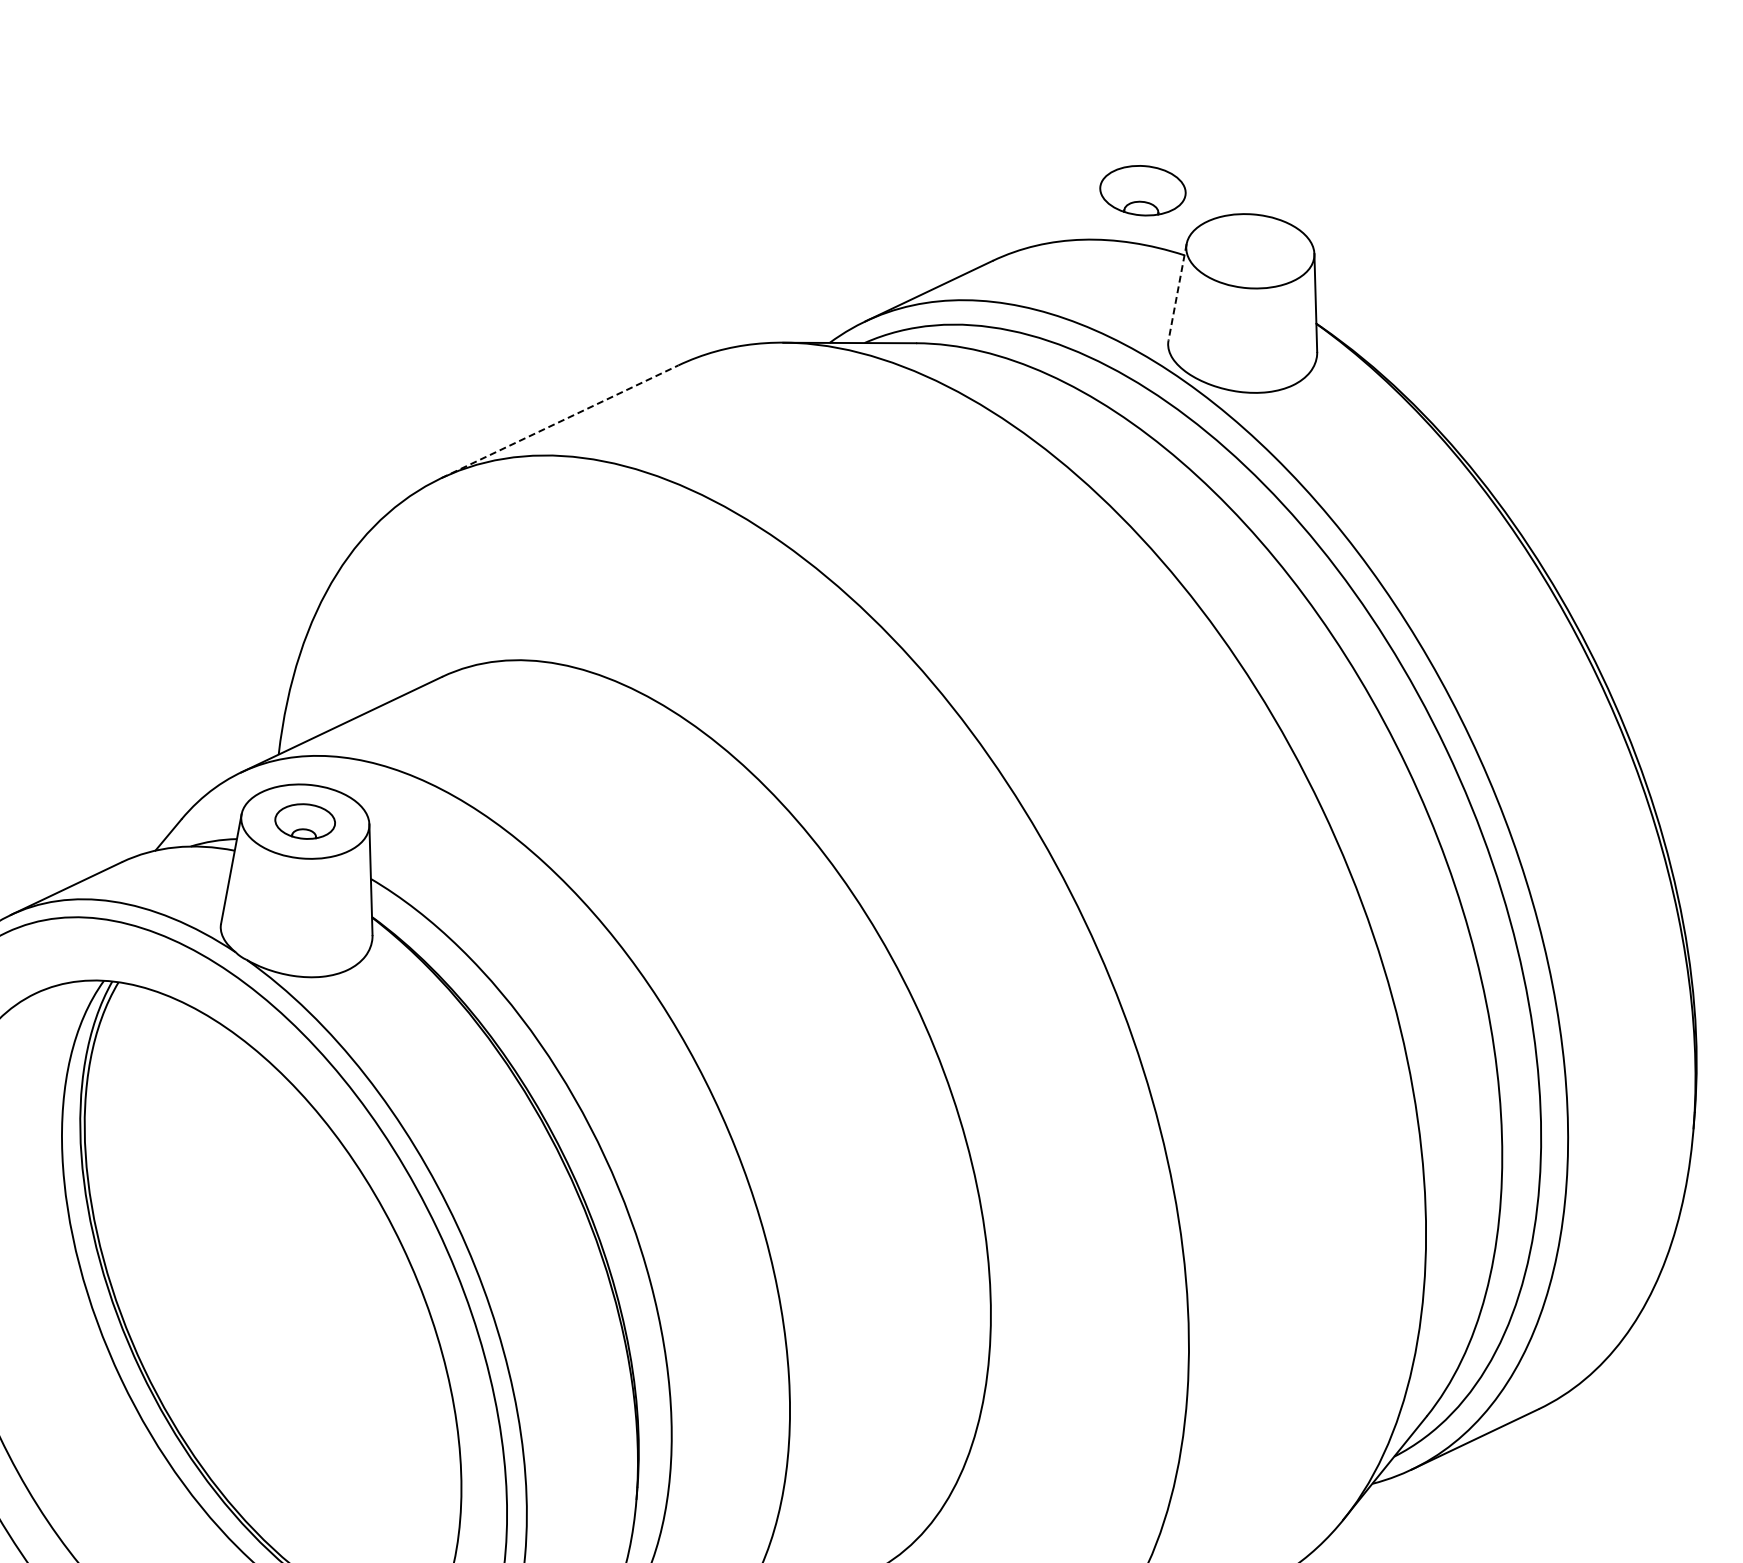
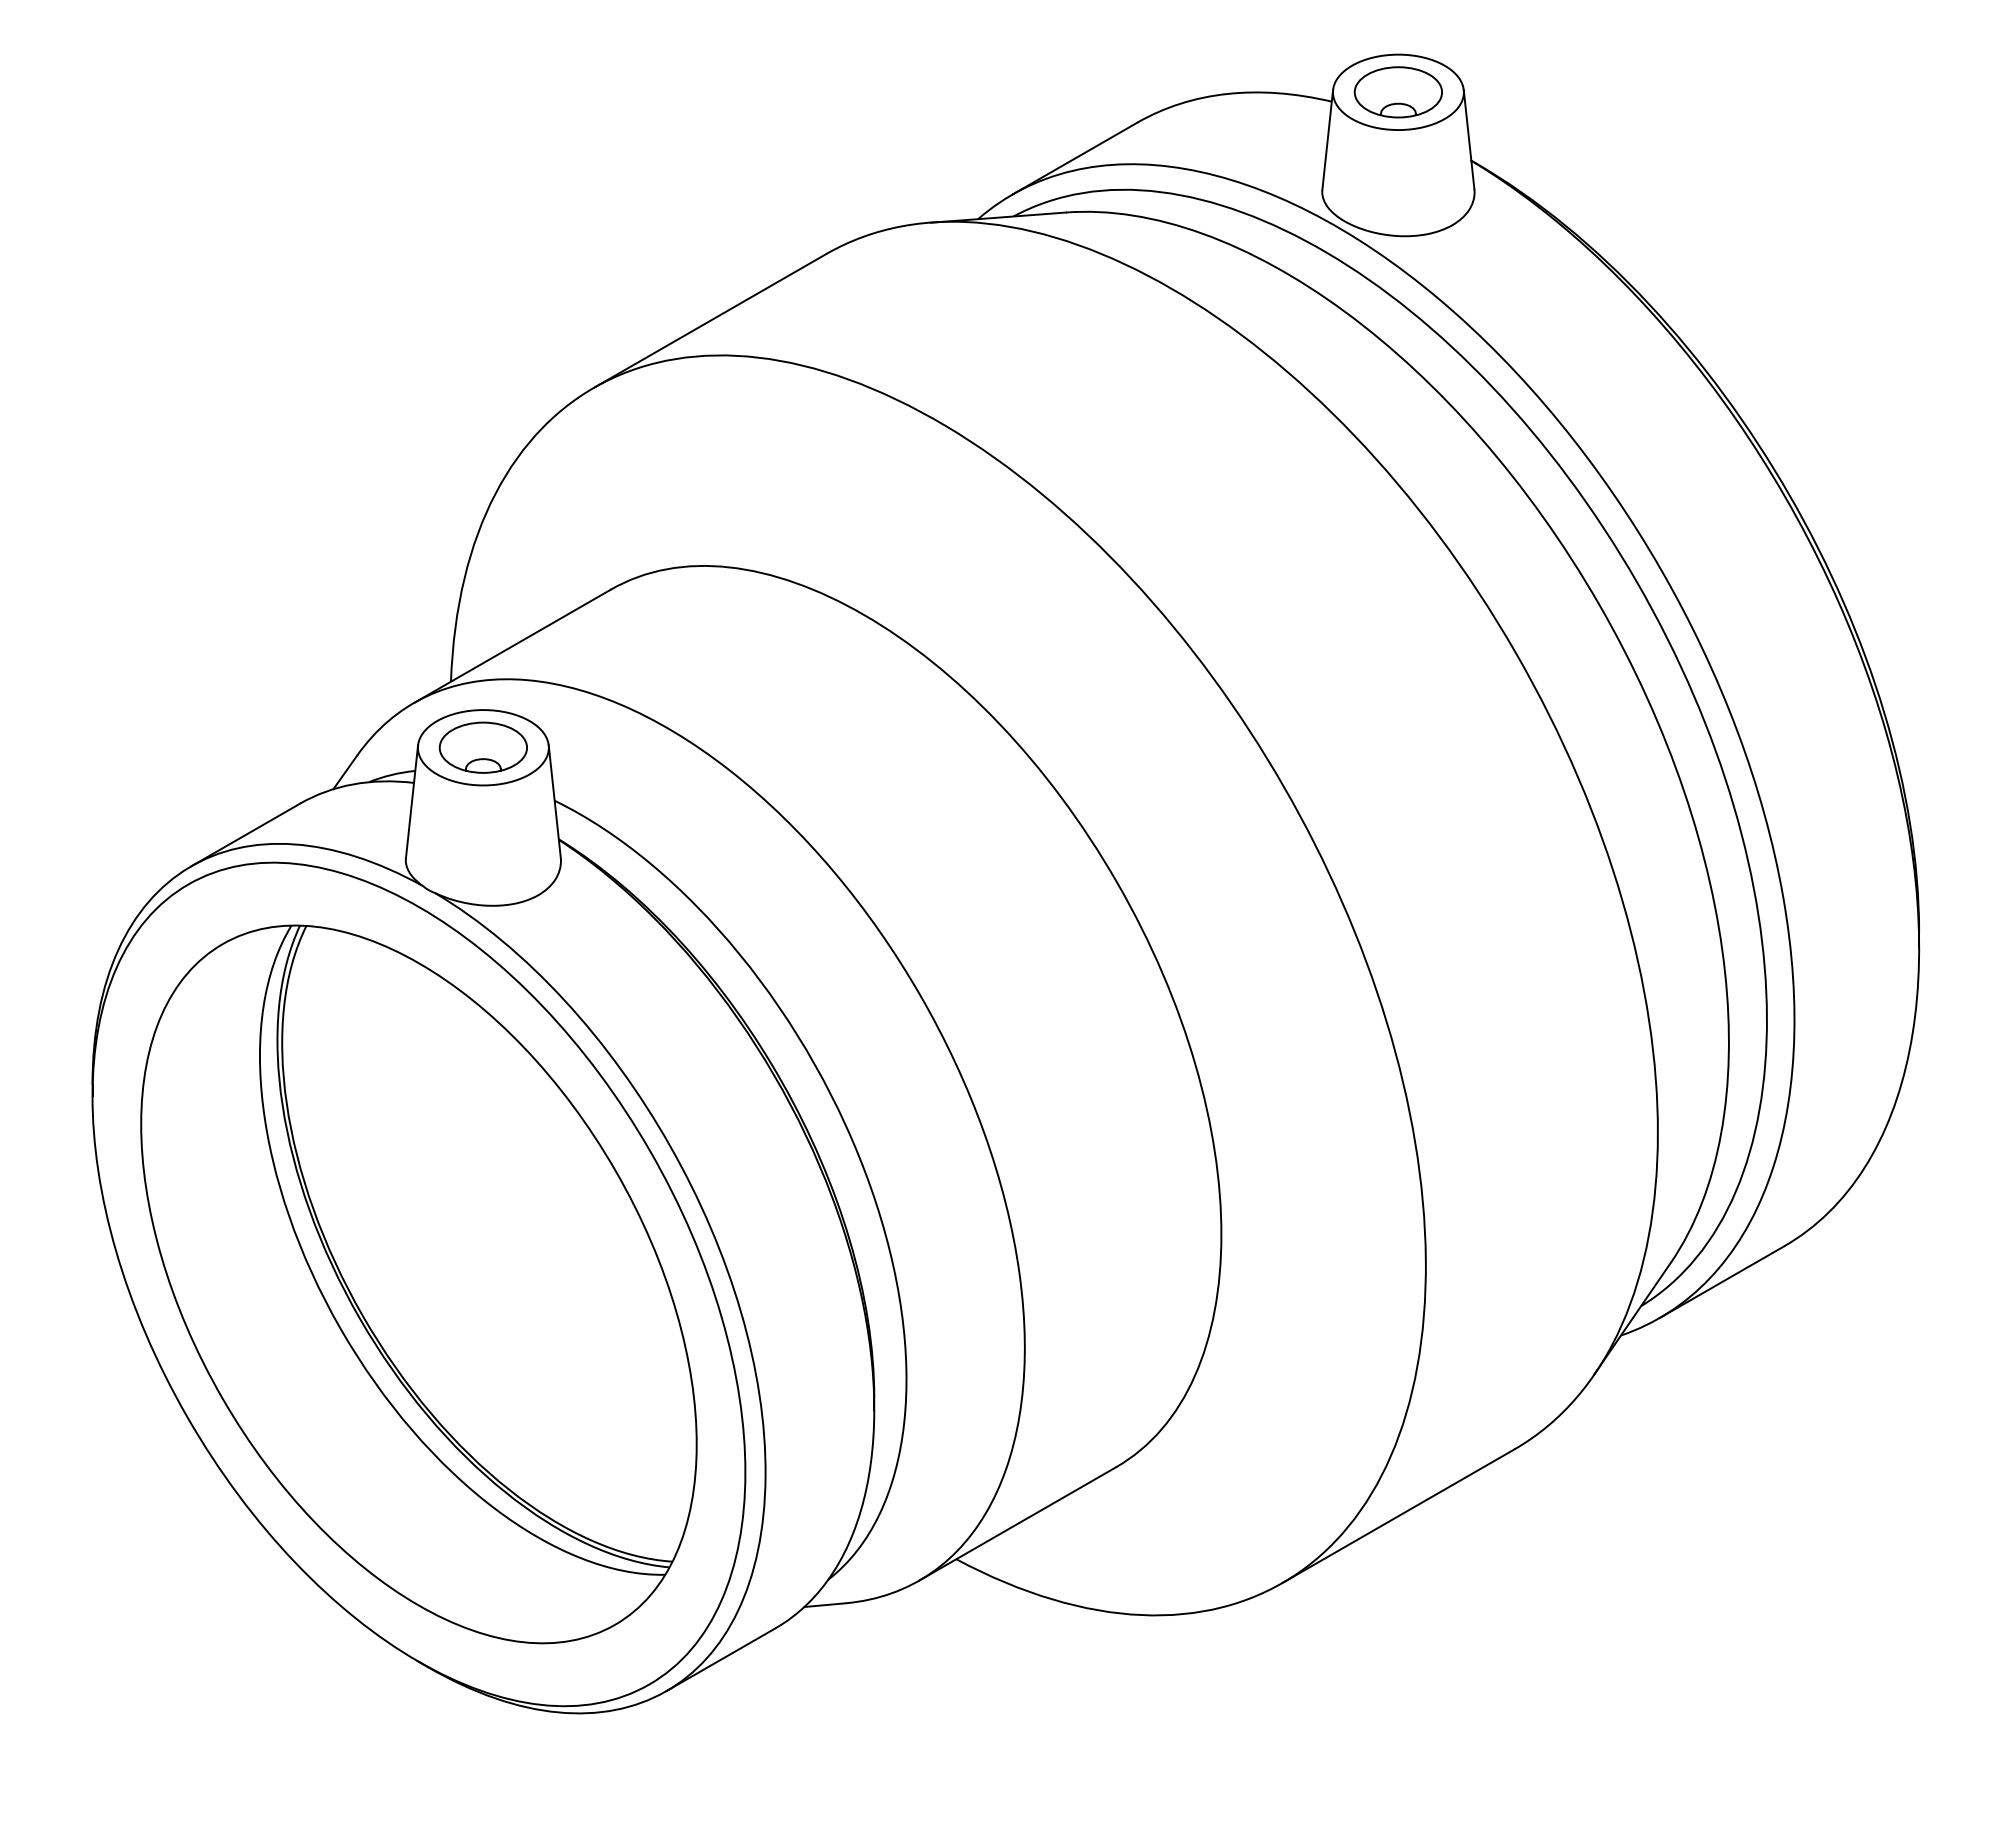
part: (1142, 190) -> (1397, 92), moved
line: (1177, 292) -> (1327, 140), dashed -> solid
line: (560, 421) -> (710, 320), dashed -> solid
part: (304, 821) -> (482, 747), size x1.43

